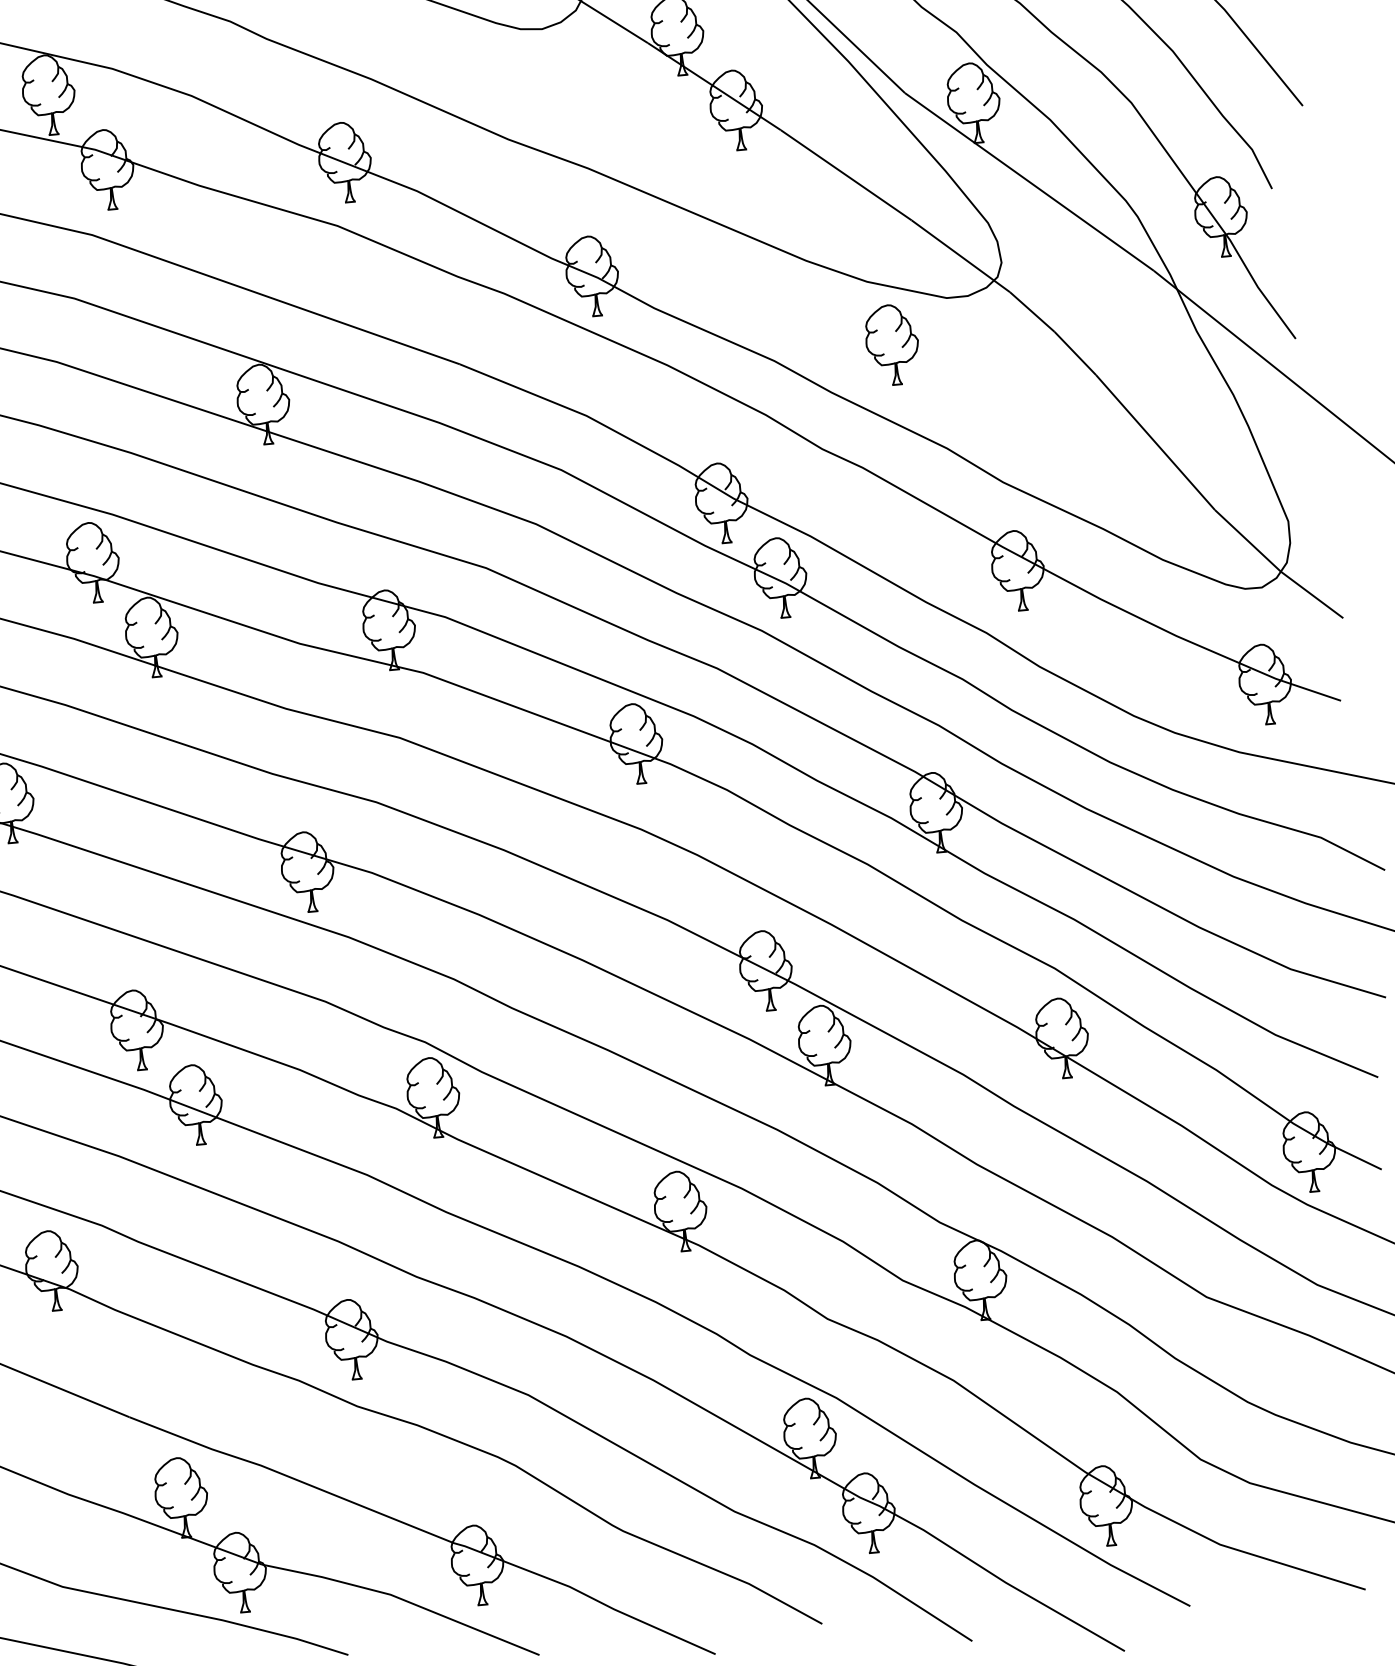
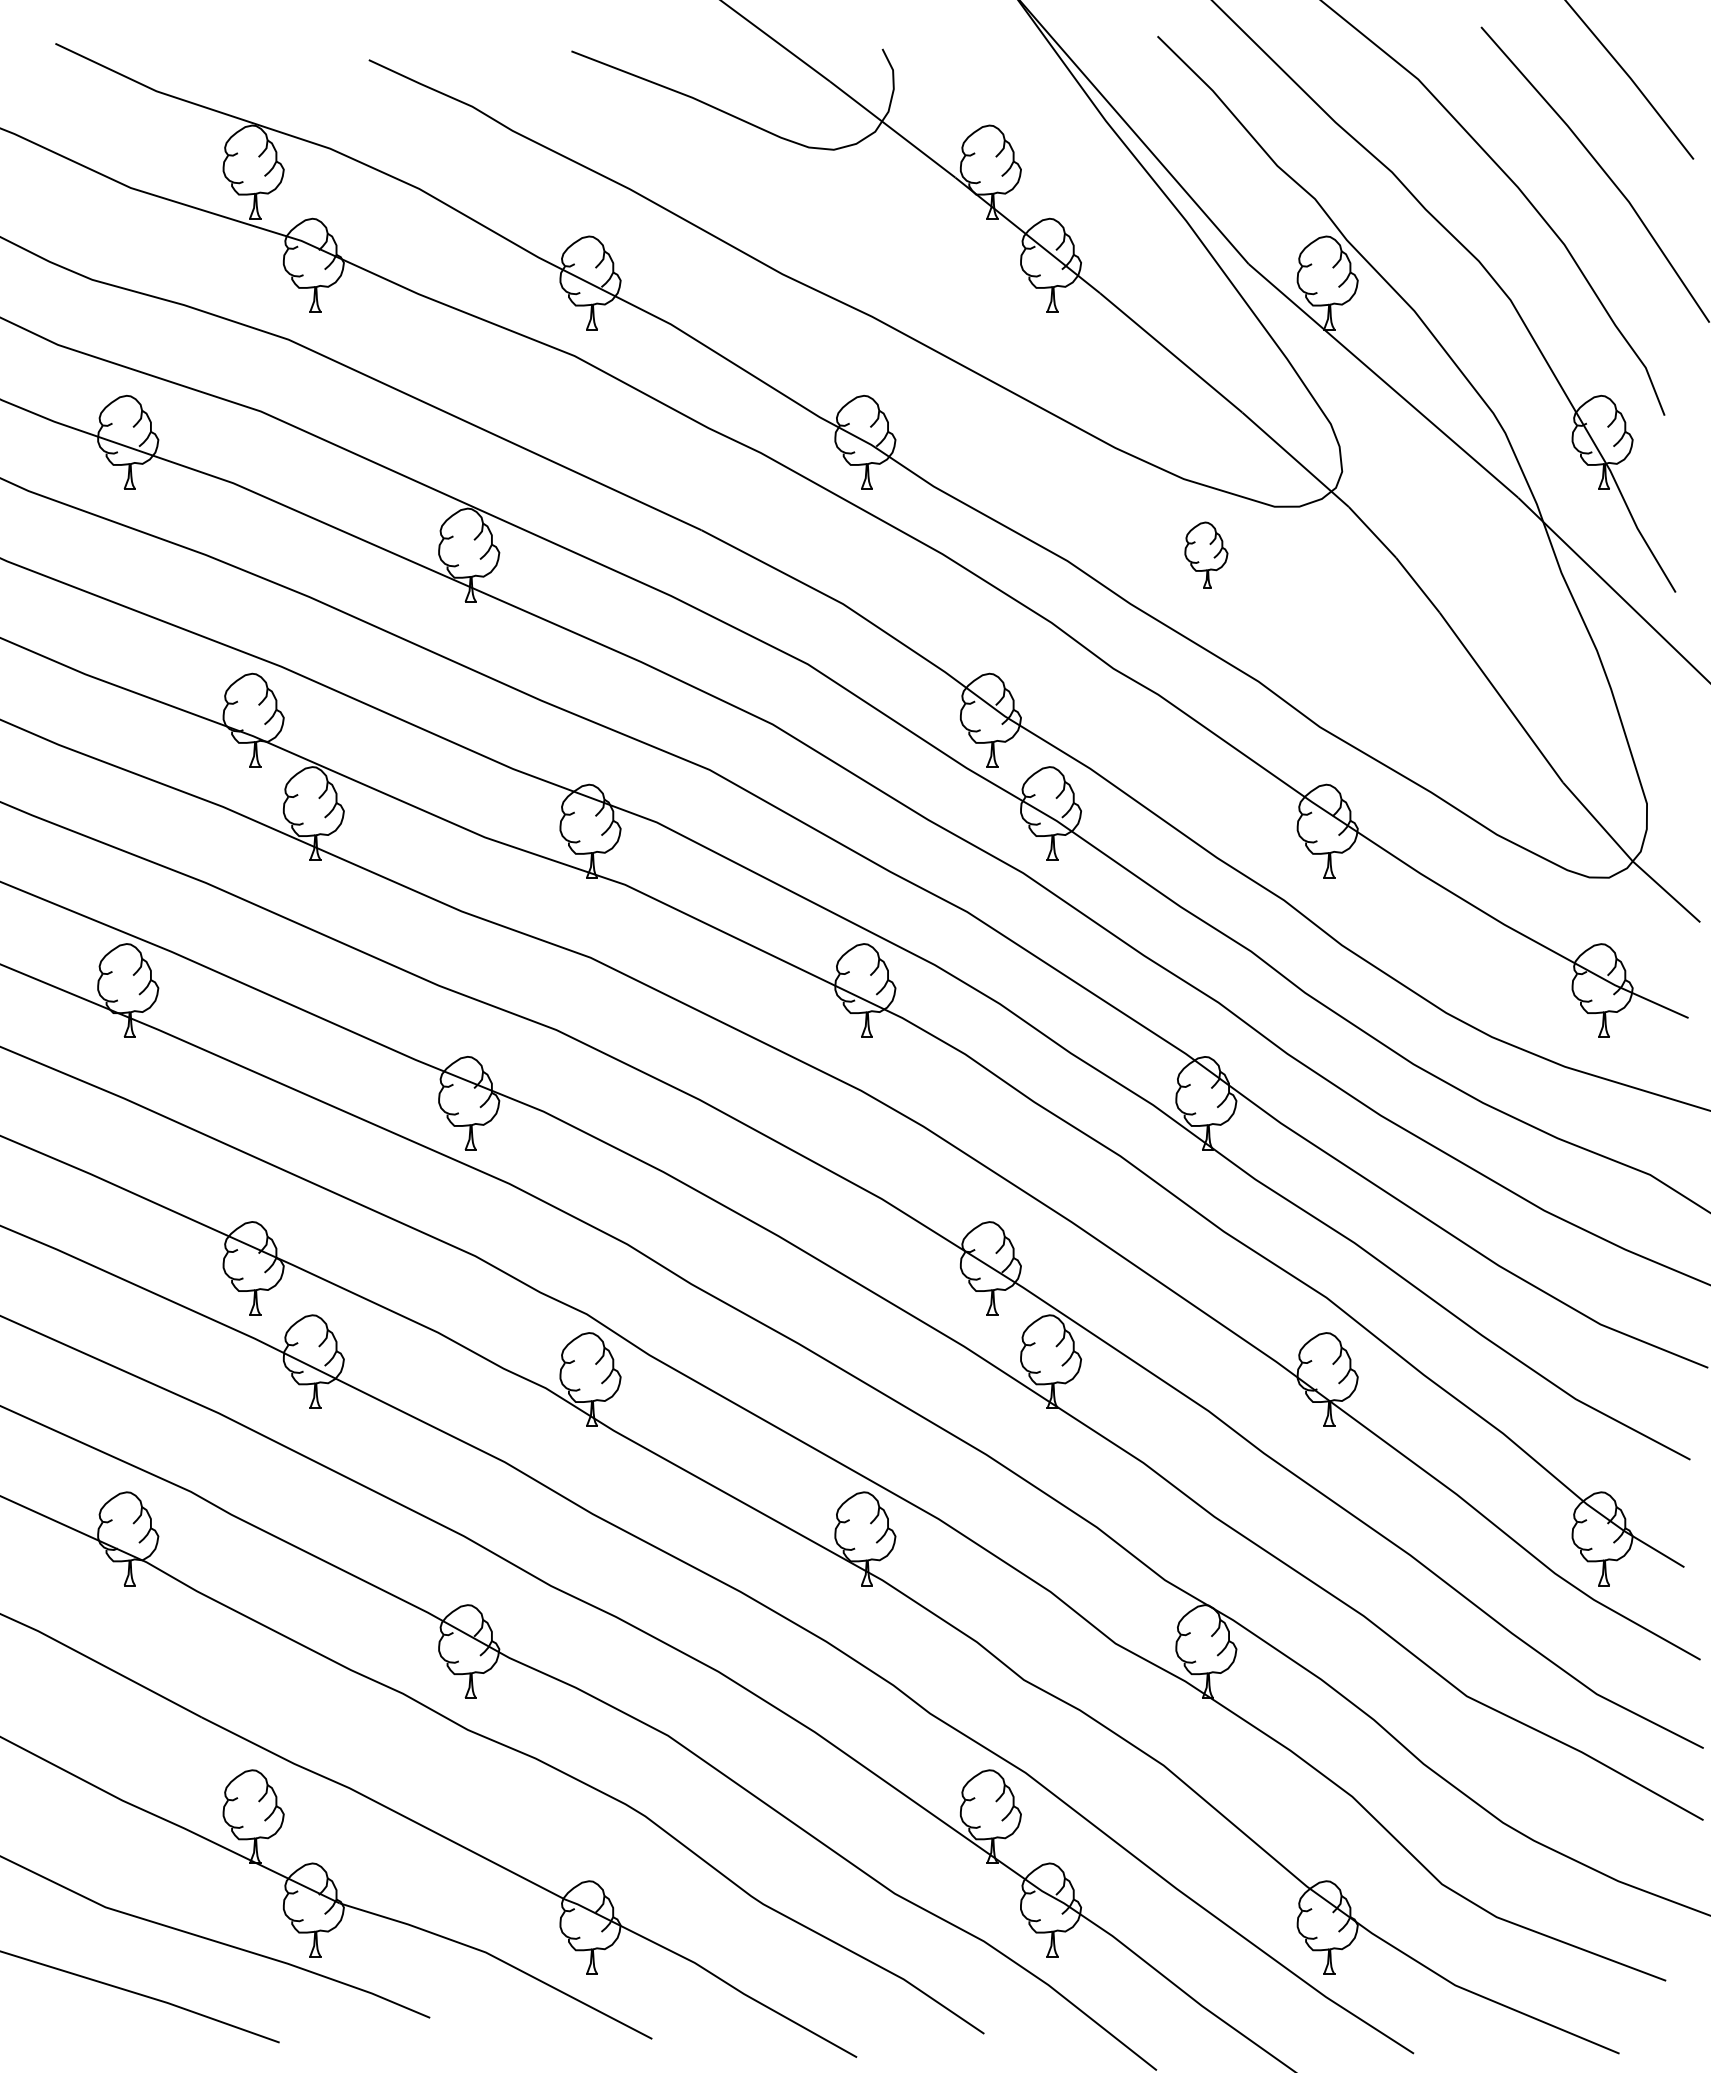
part: (892, 344) -> (1206, 554), size x0.7

